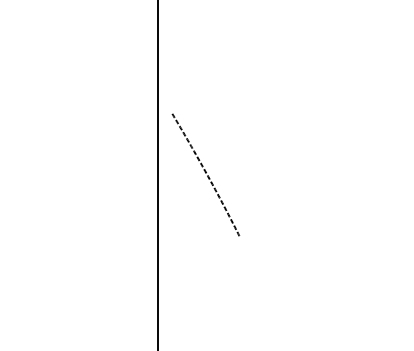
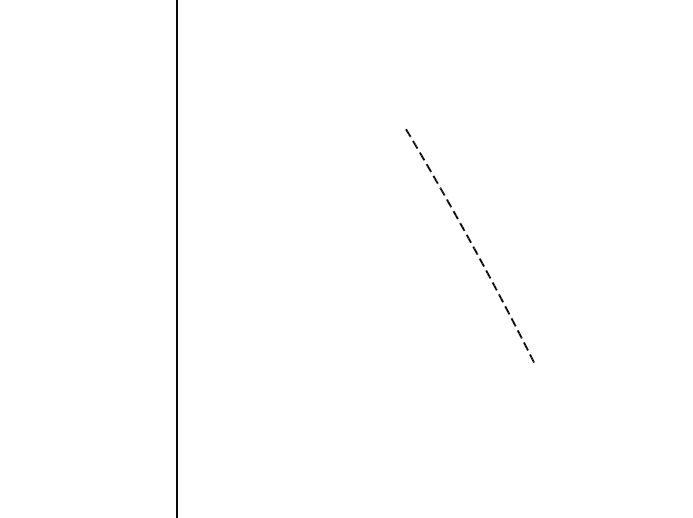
part: (205, 174) -> (469, 244), moved

